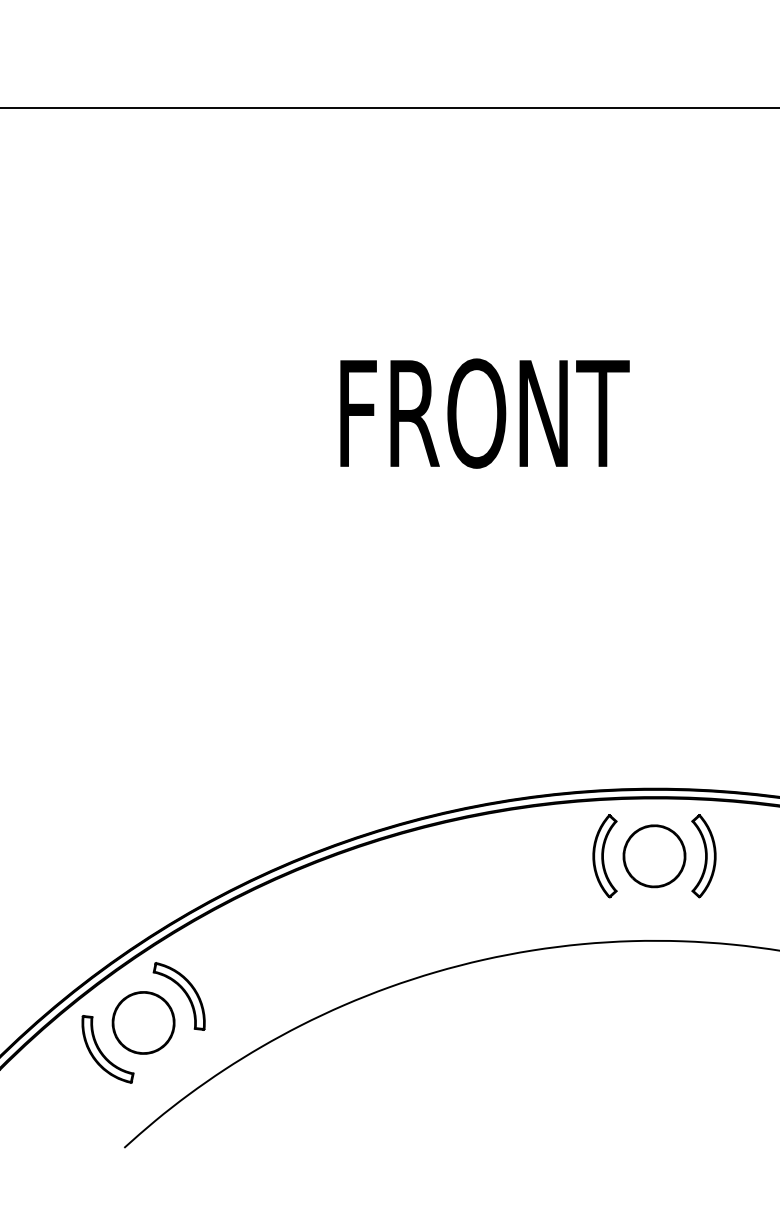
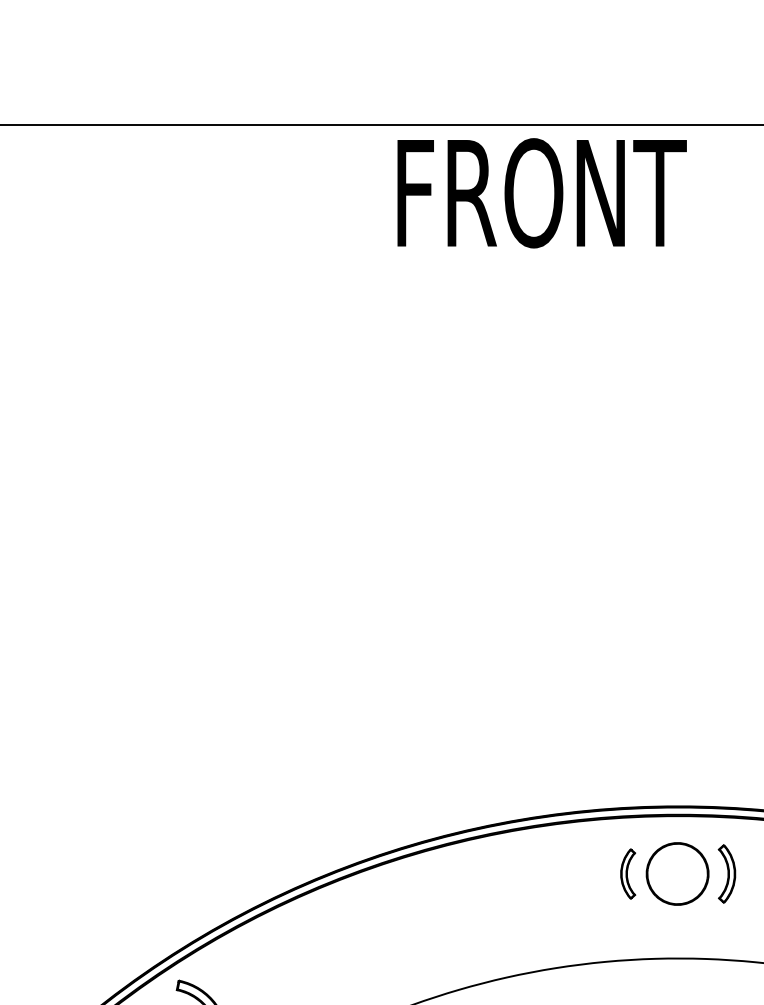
text: (484, 413) -> (541, 193), moved
part: (604, 856) -> (627, 874), size x0.6
part: (703, 856) -> (726, 874), size x0.7

